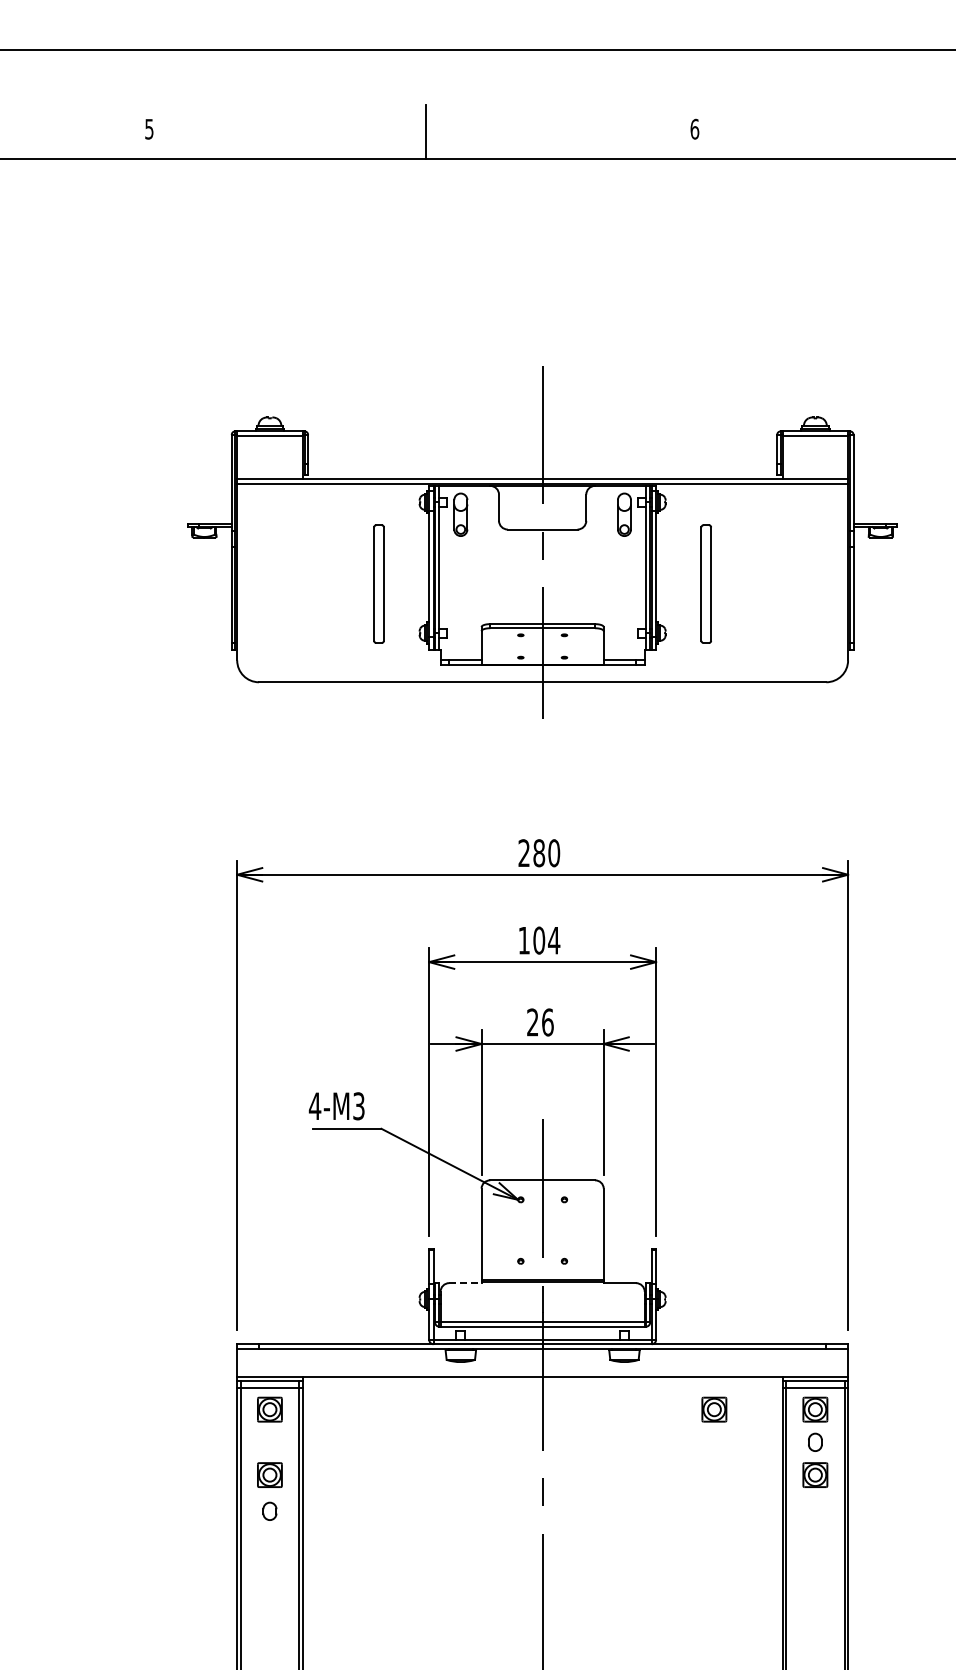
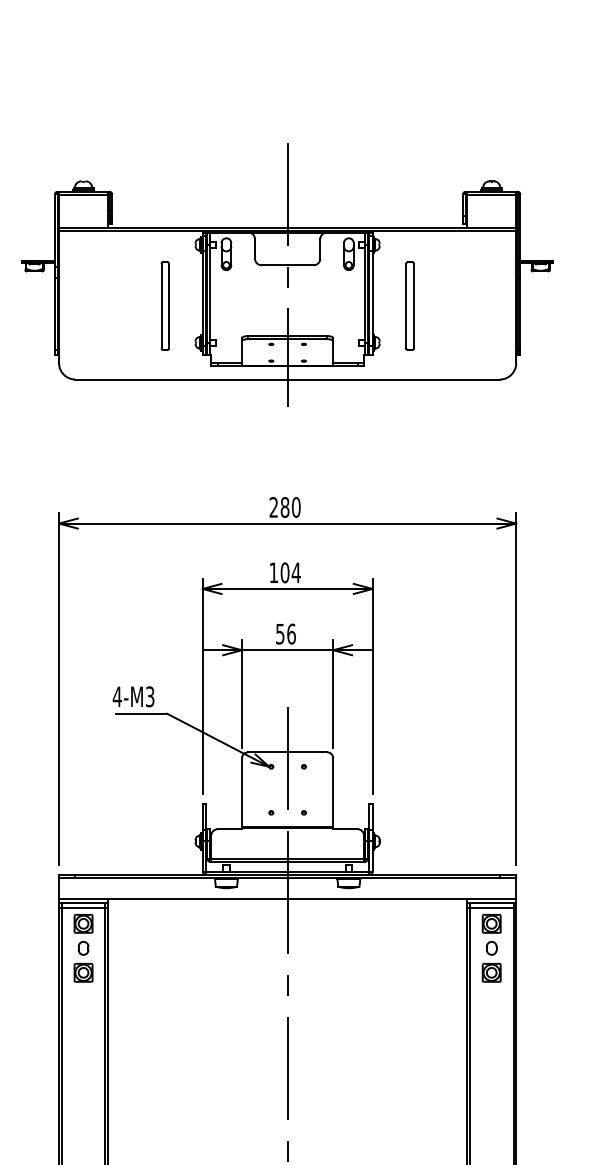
text: (532, 1022) -> (280, 634), 26 -> 56
line: (465, 1283) -> (229, 829), dashed -> solid
part: (714, 1409) -> (416, 923), removed
part: (269, 1510) -> (83, 947), moved

